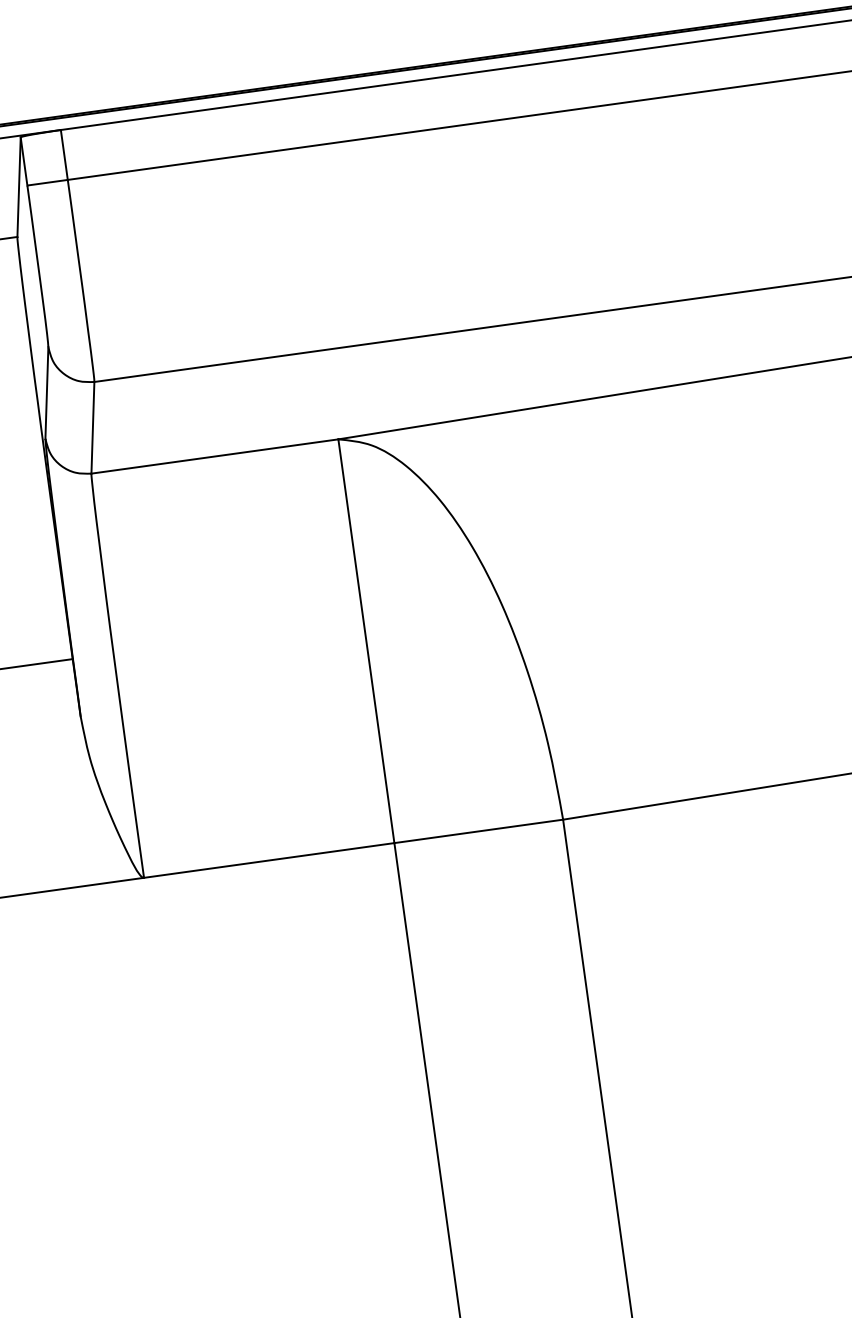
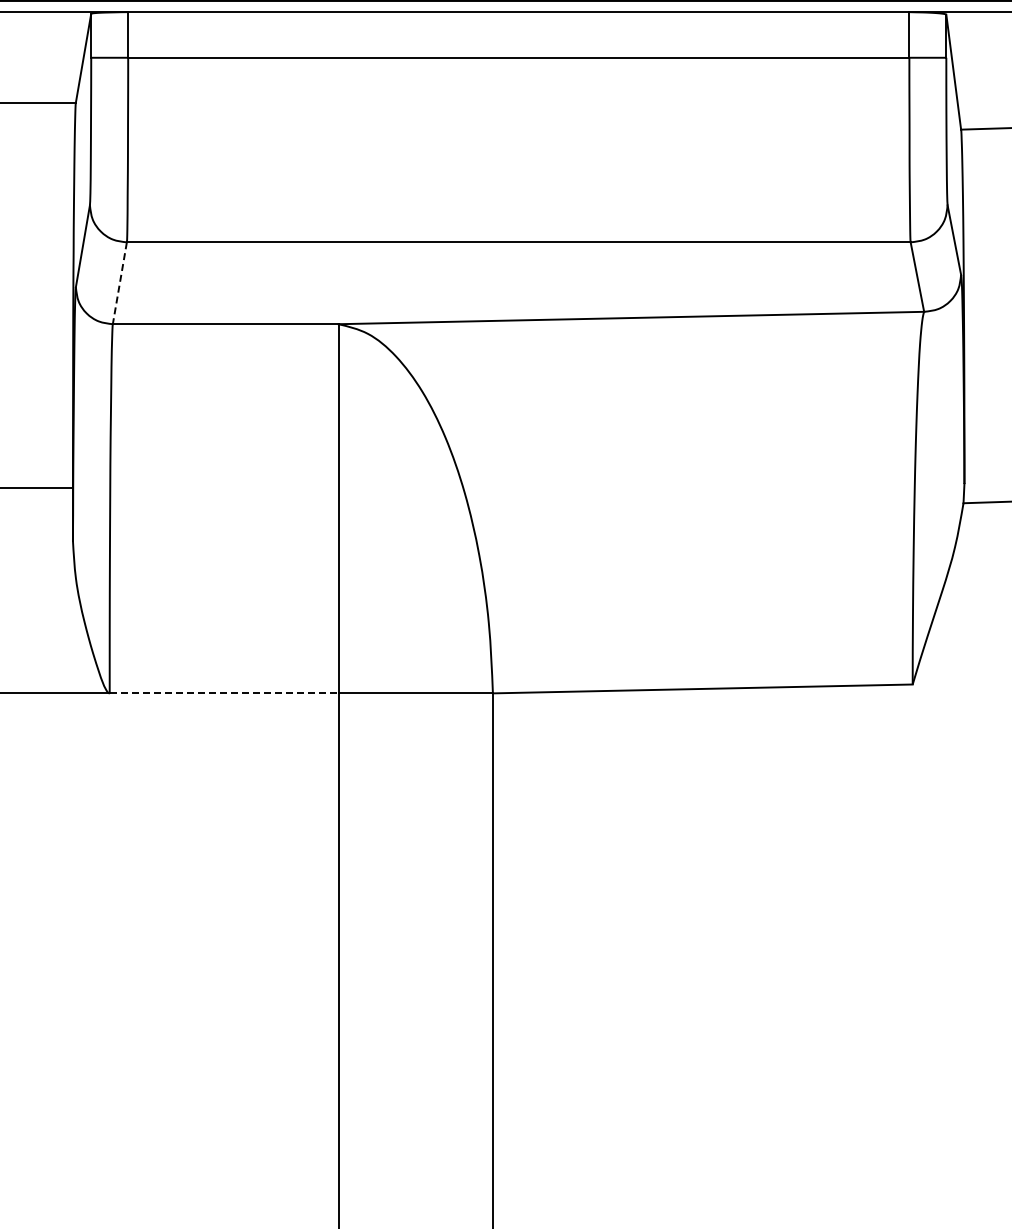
line: (92, 428) -> (119, 283), solid -> dashed
line: (269, 860) -> (224, 693), solid -> dashed

